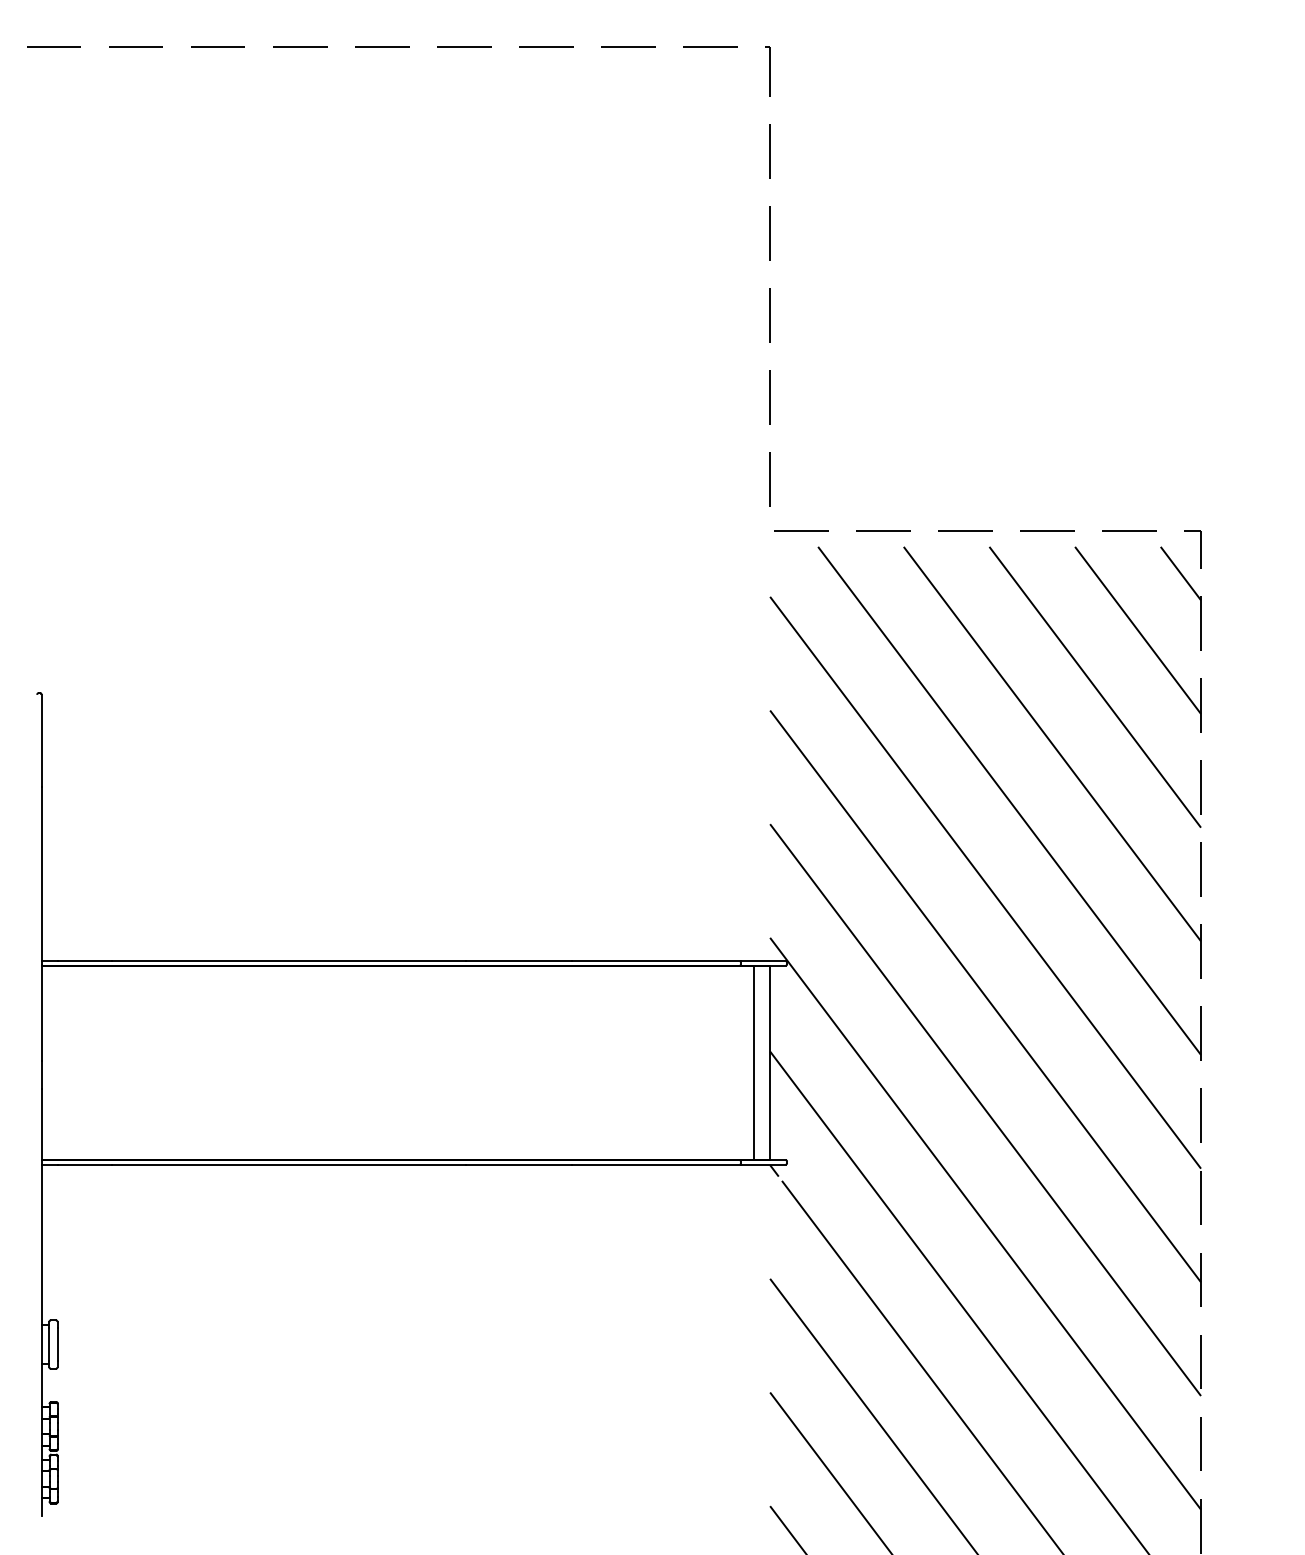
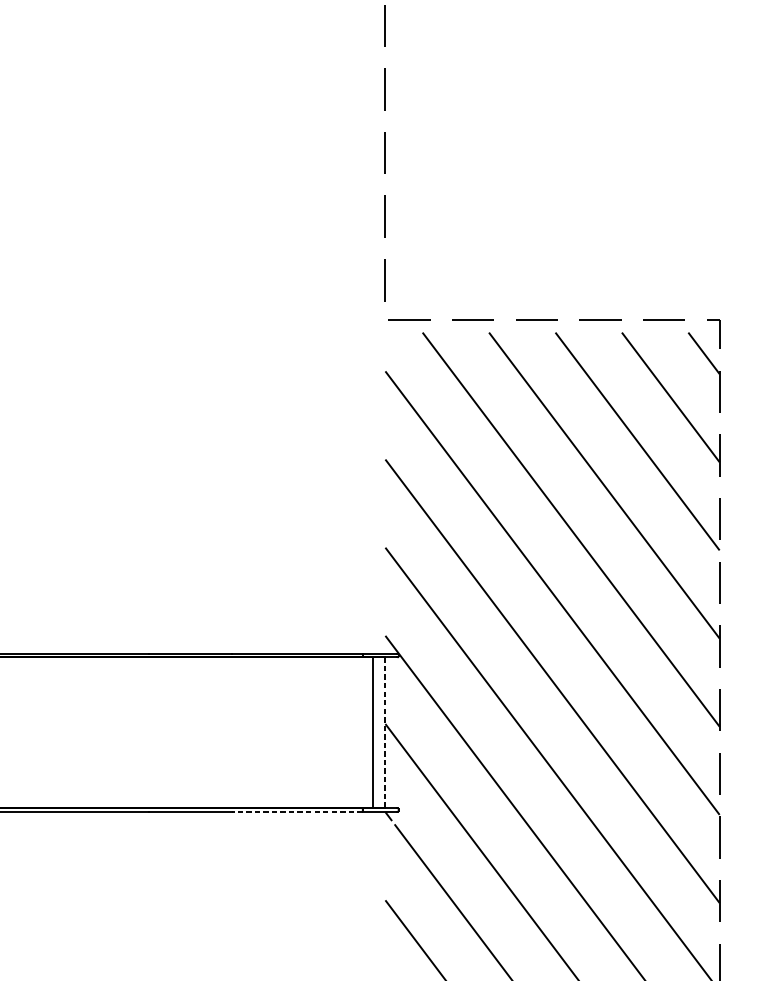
line: (770, 1062) -> (385, 732), solid -> dashed
line: (655, 1164) -> (296, 811), solid -> dashed

